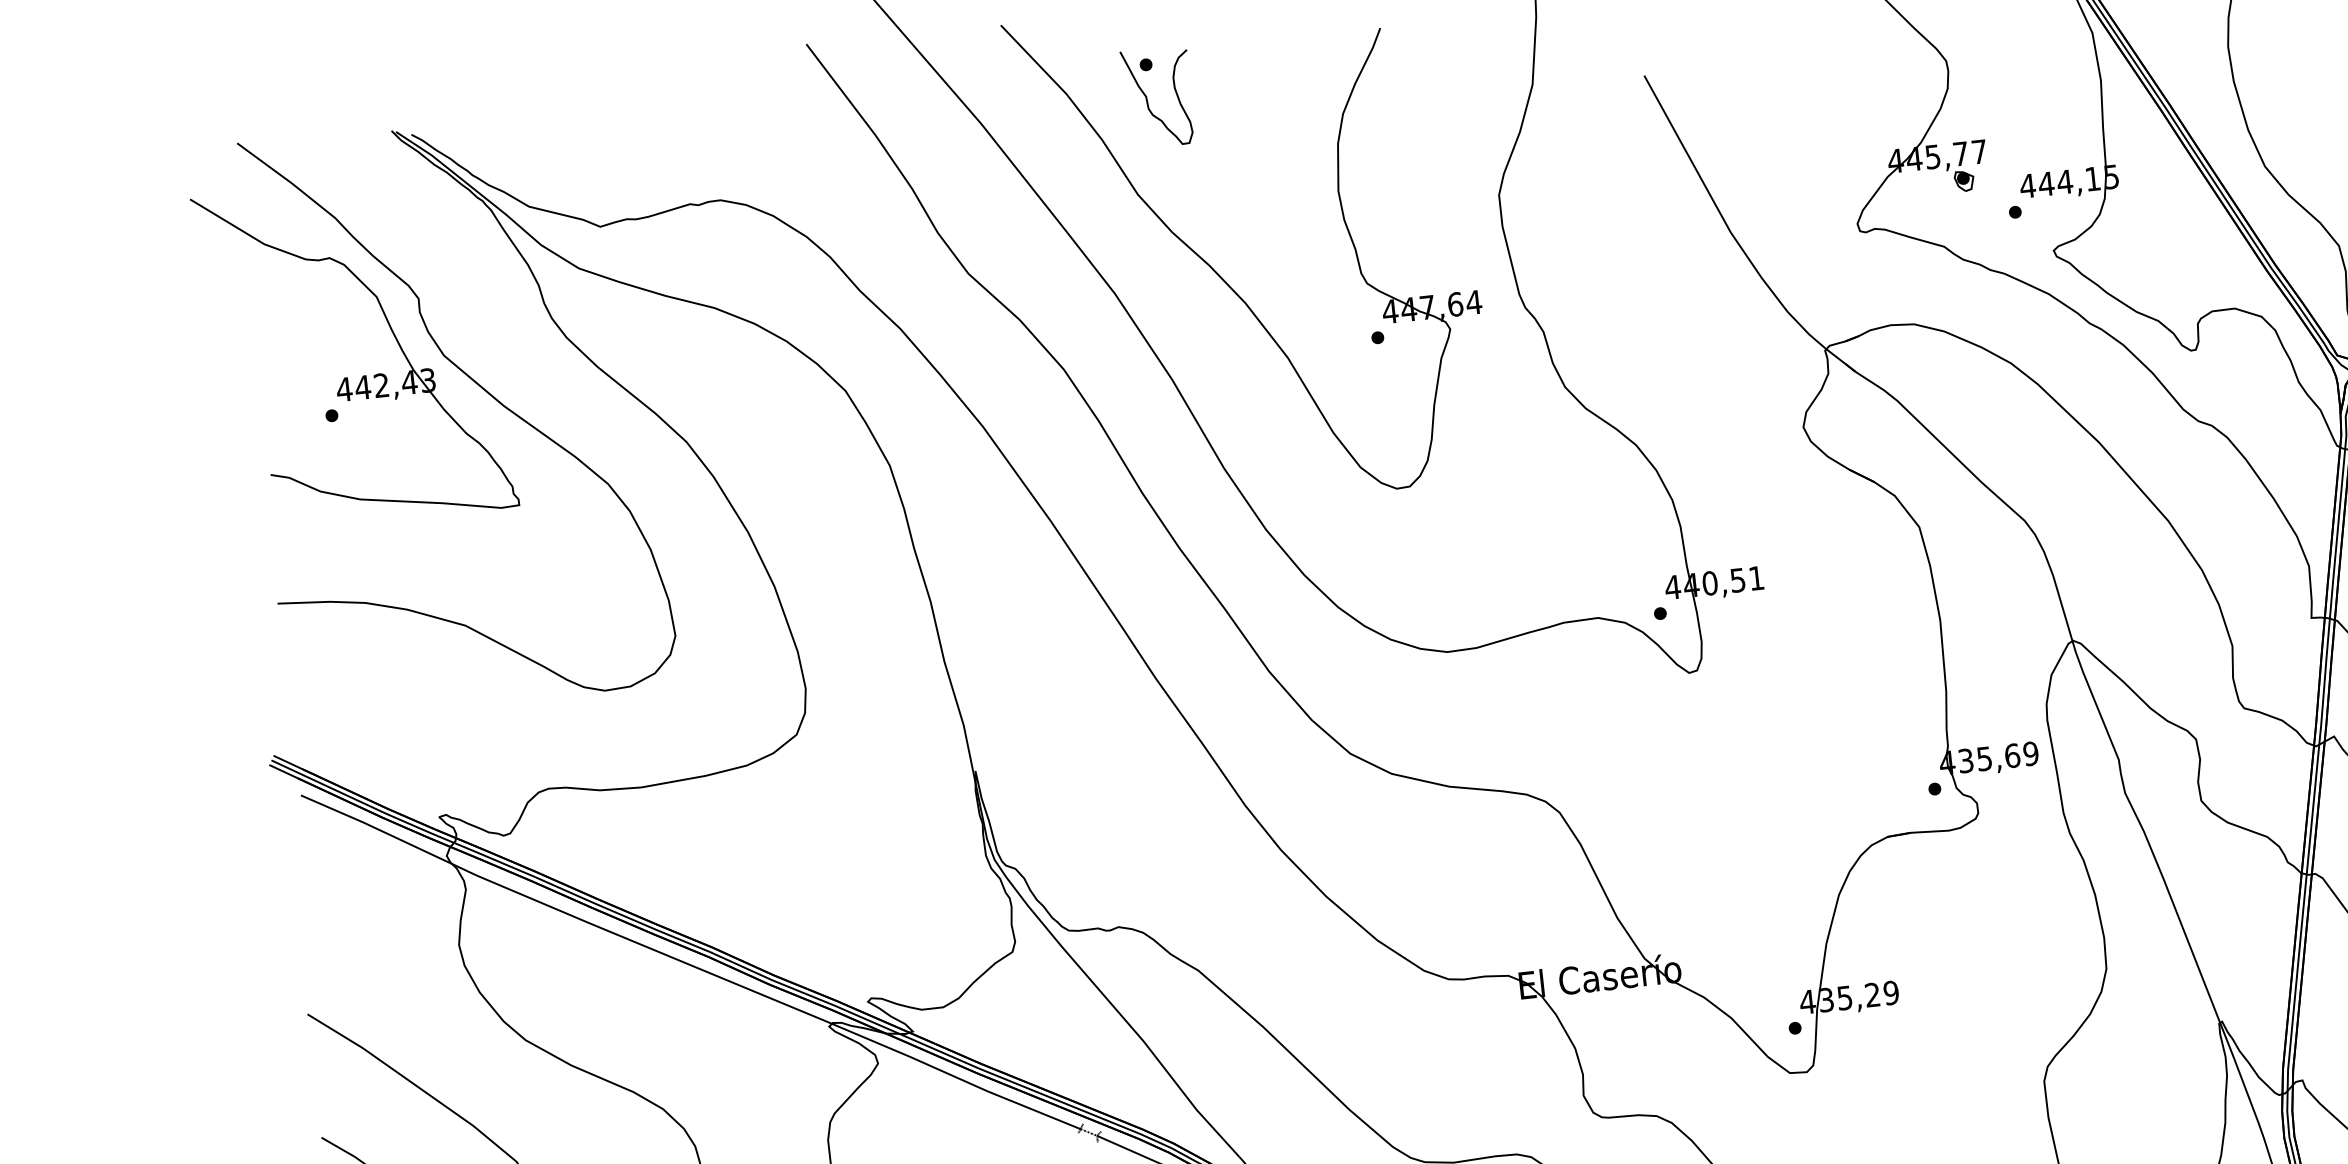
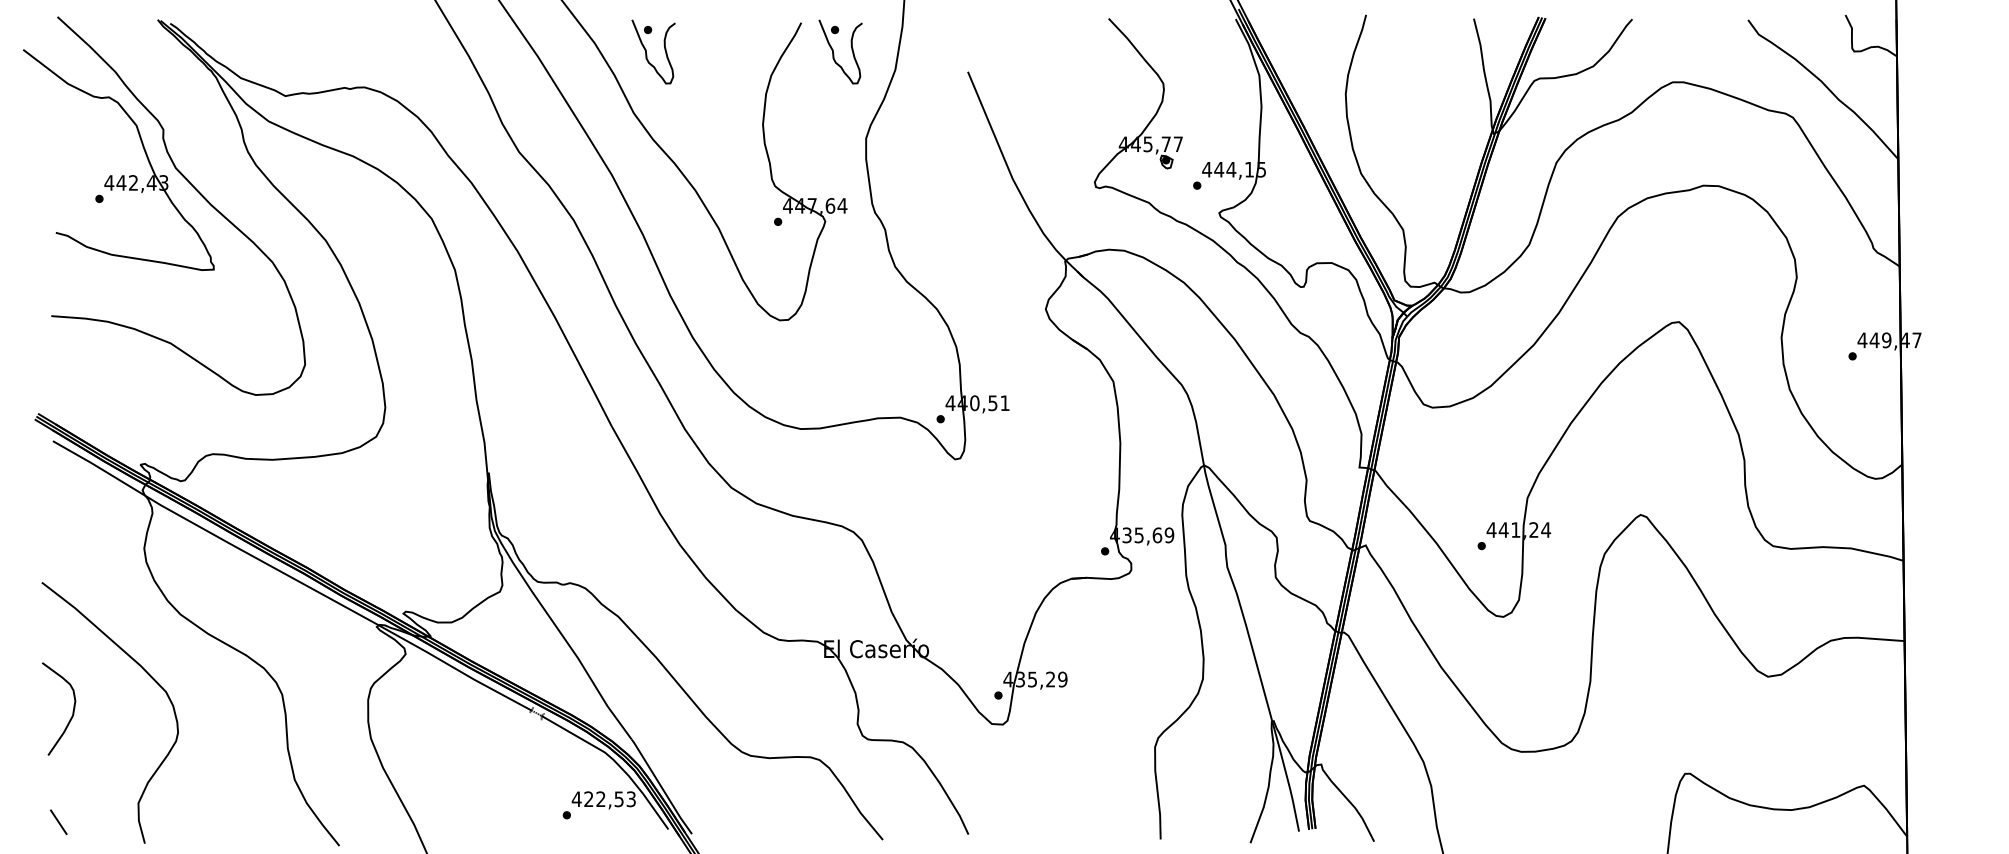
part: (1436, 71) -> (834, 54), added

